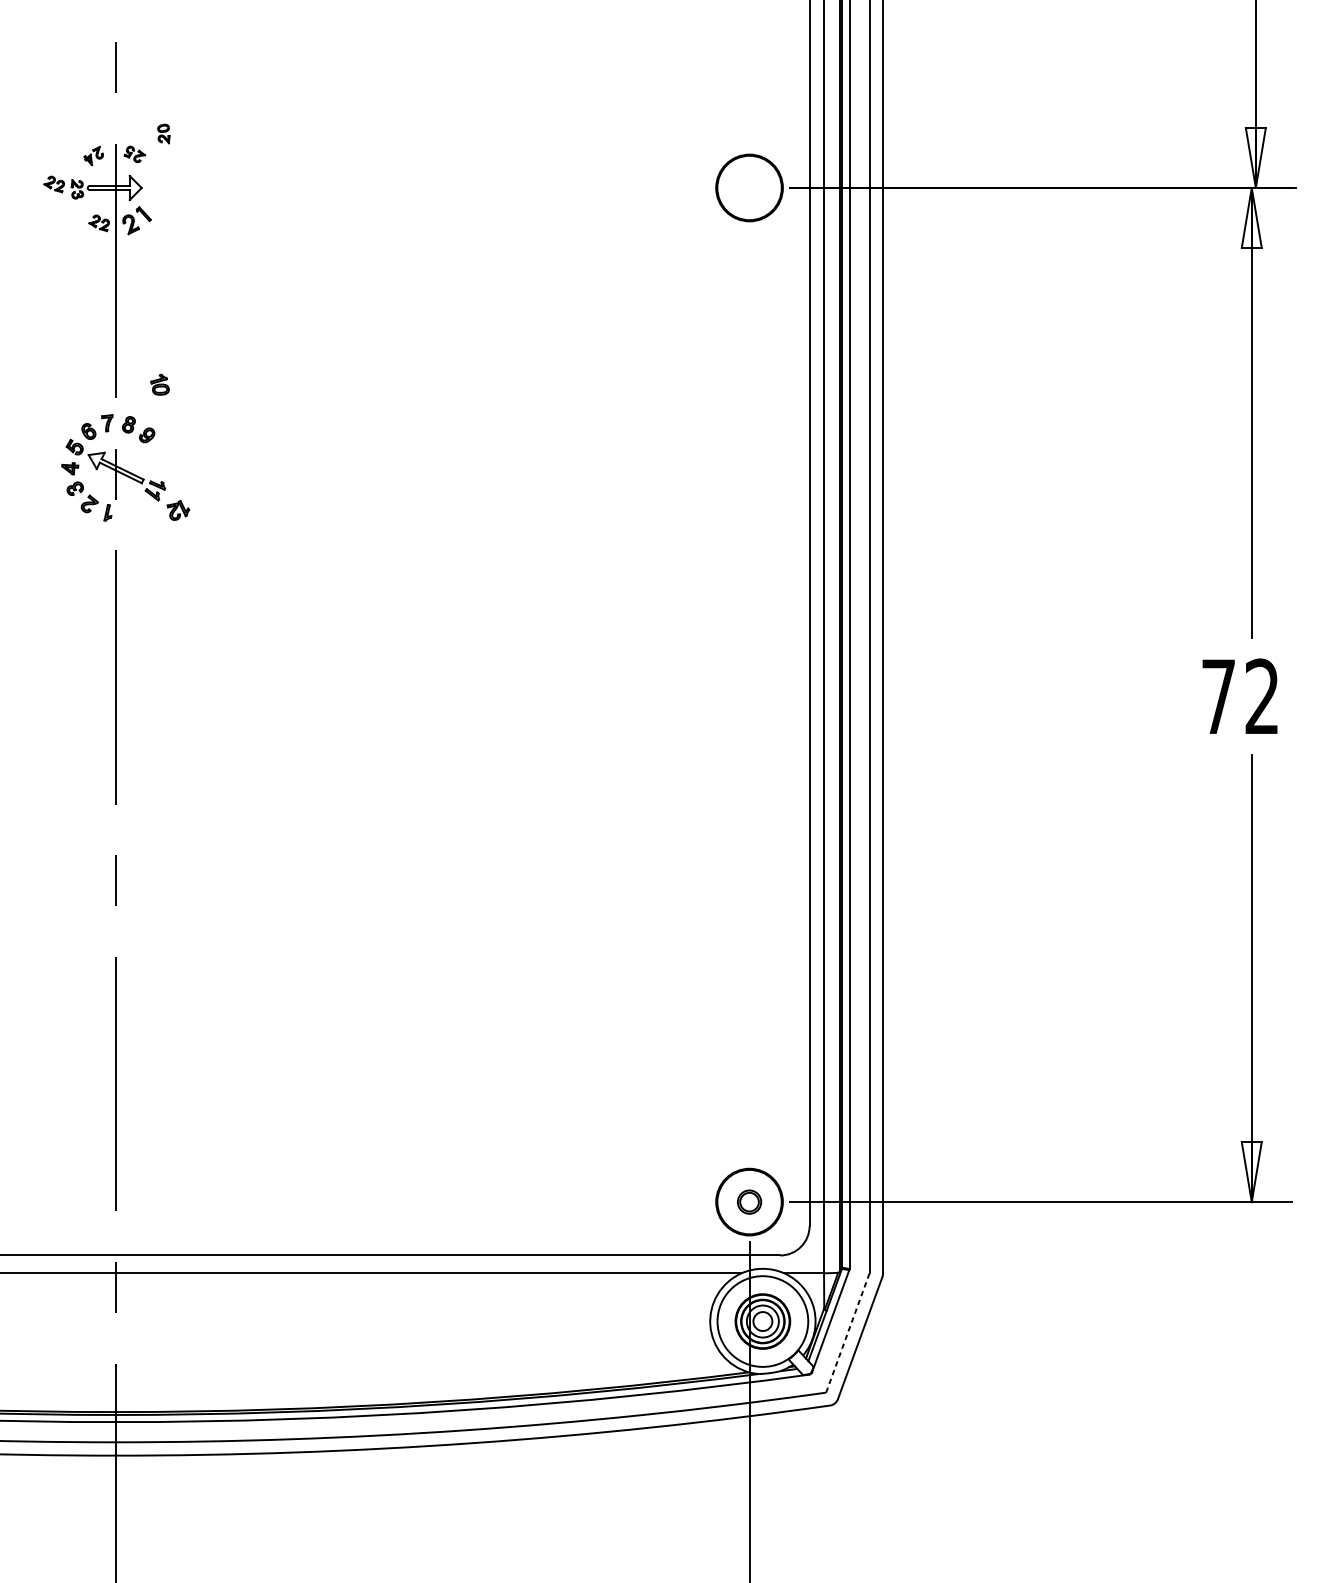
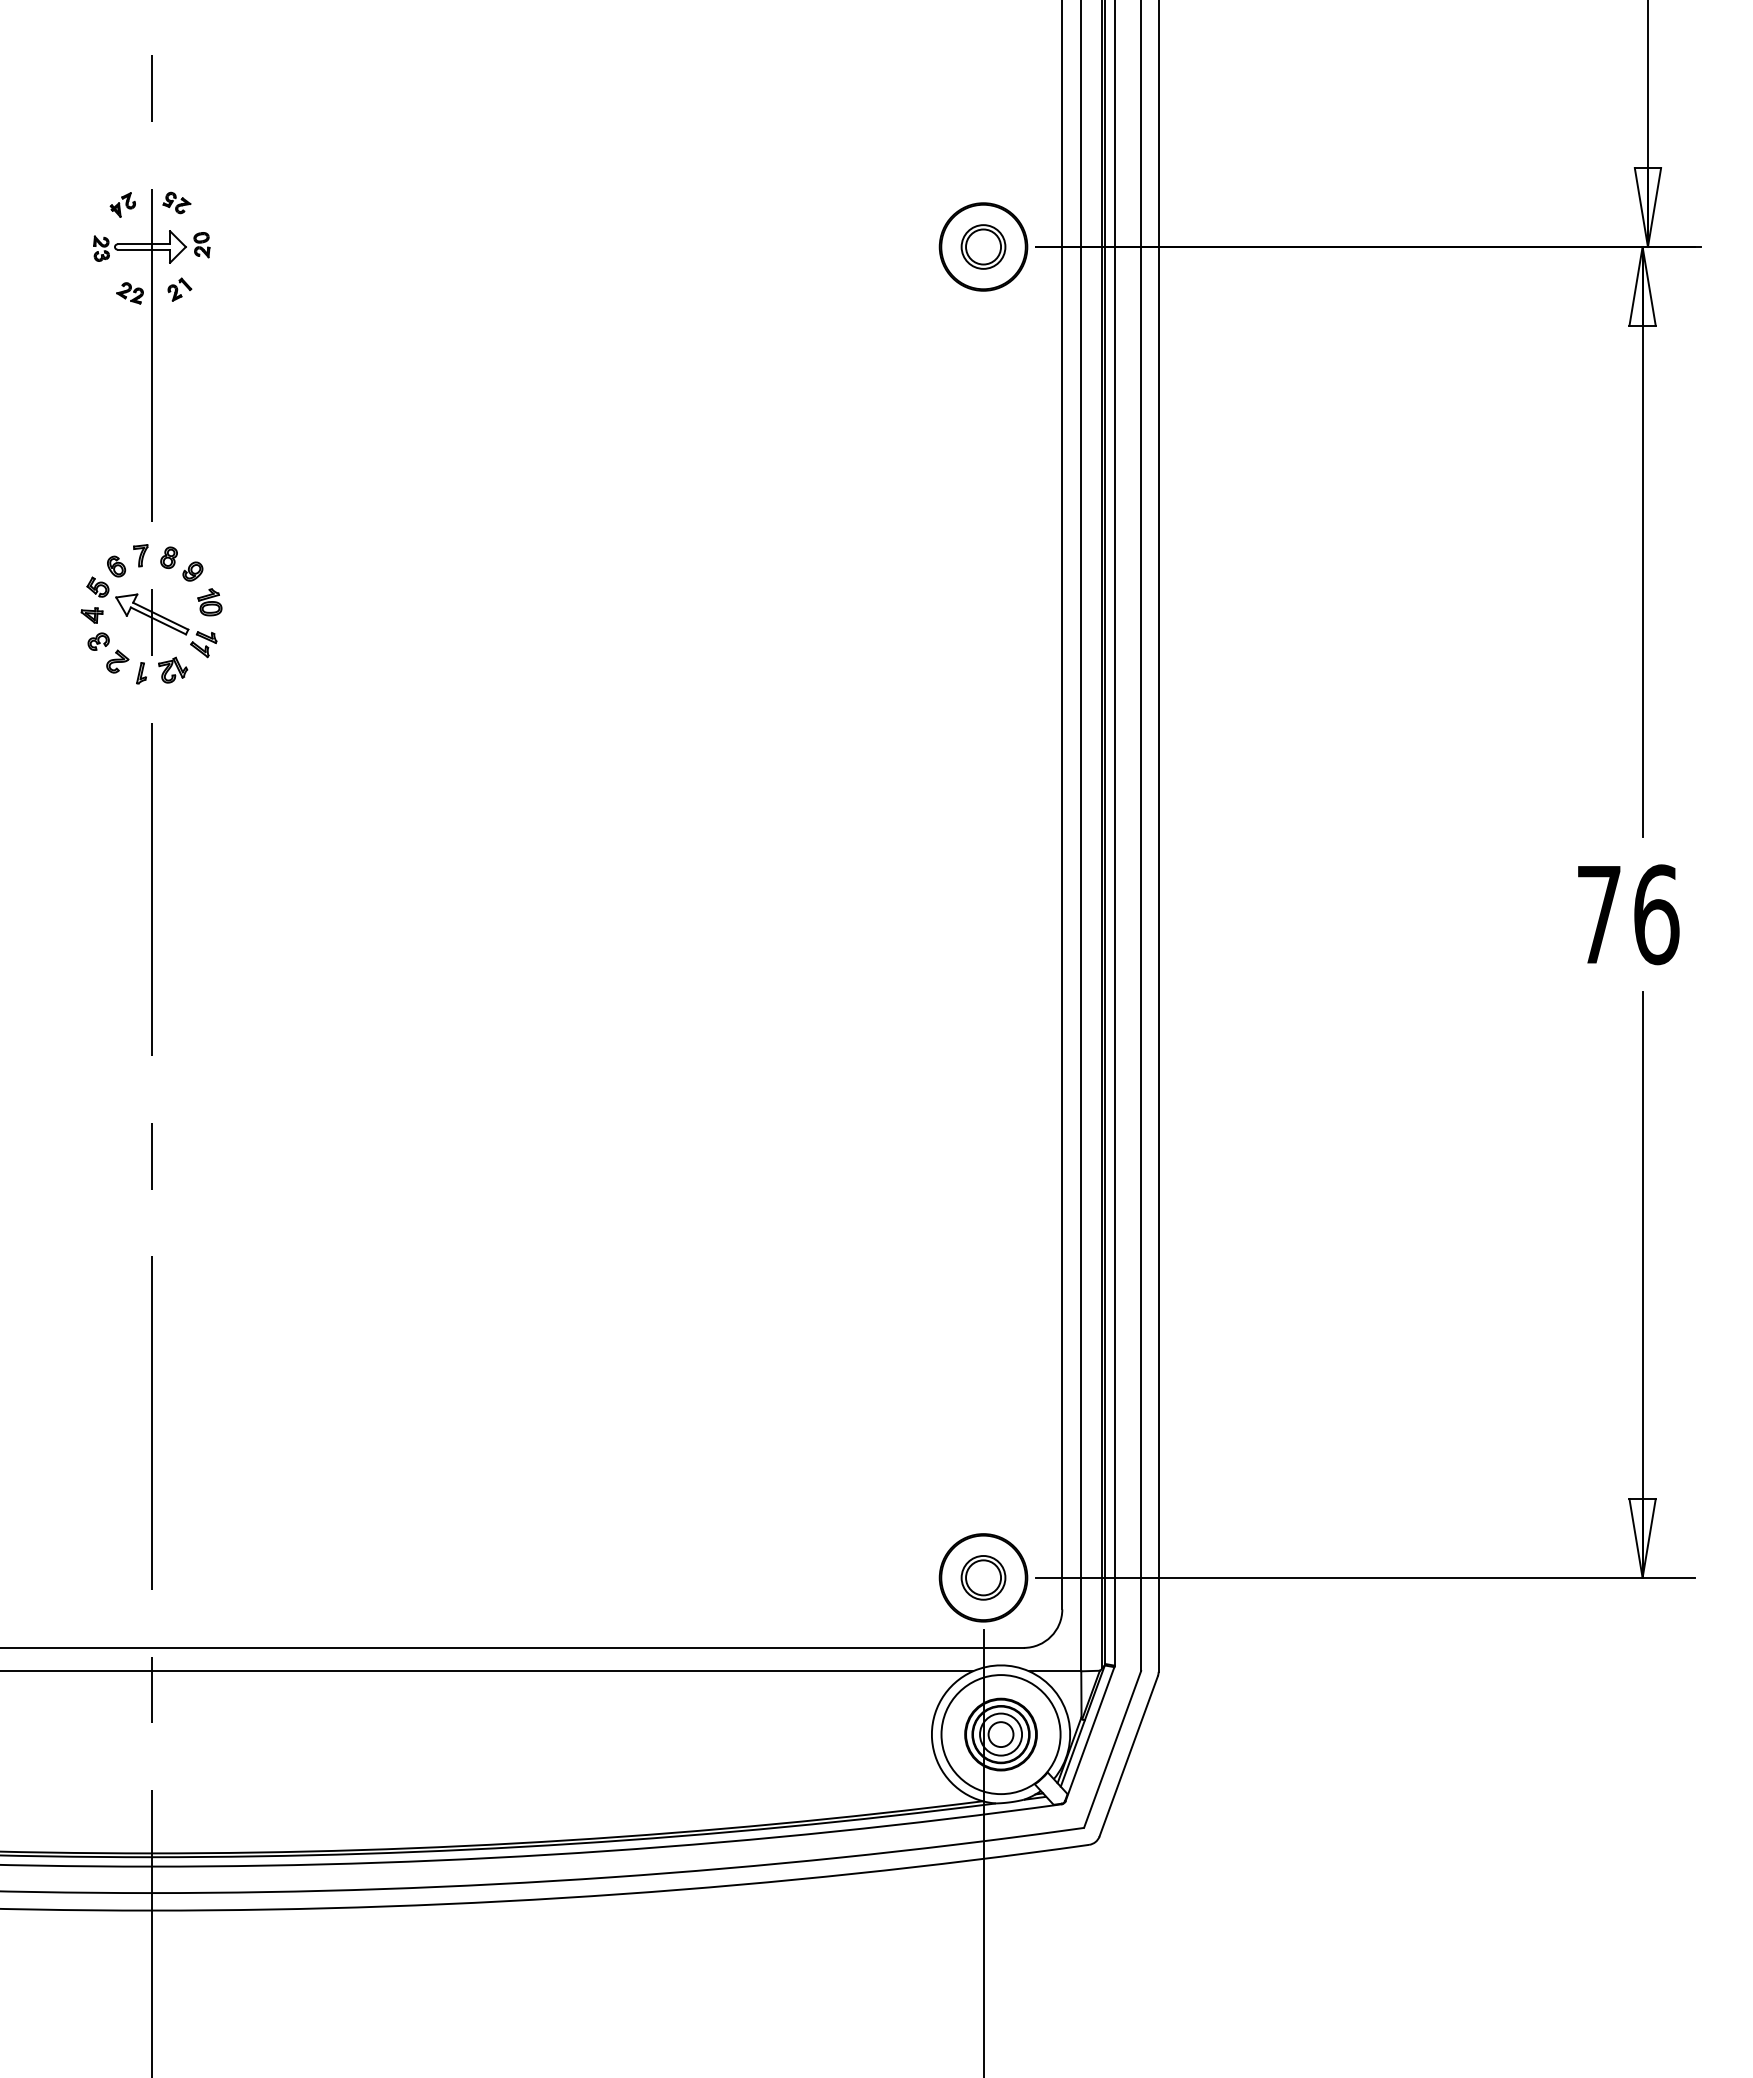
part: (163, 134) -> (201, 245), moved
part: (53, 184) -> (70, 242), removed
part: (749, 187) -> (983, 246), added
part: (136, 220) -> (179, 289), size x0.62
part: (159, 384) -> (209, 602), moved
part: (178, 509) -> (173, 669), moved
text: (1262, 696) -> (1656, 914), 72 -> 76
part: (749, 1201) -> (983, 1577), size x1.43
line: (847, 1332) -> (1112, 1749), dashed -> solid

